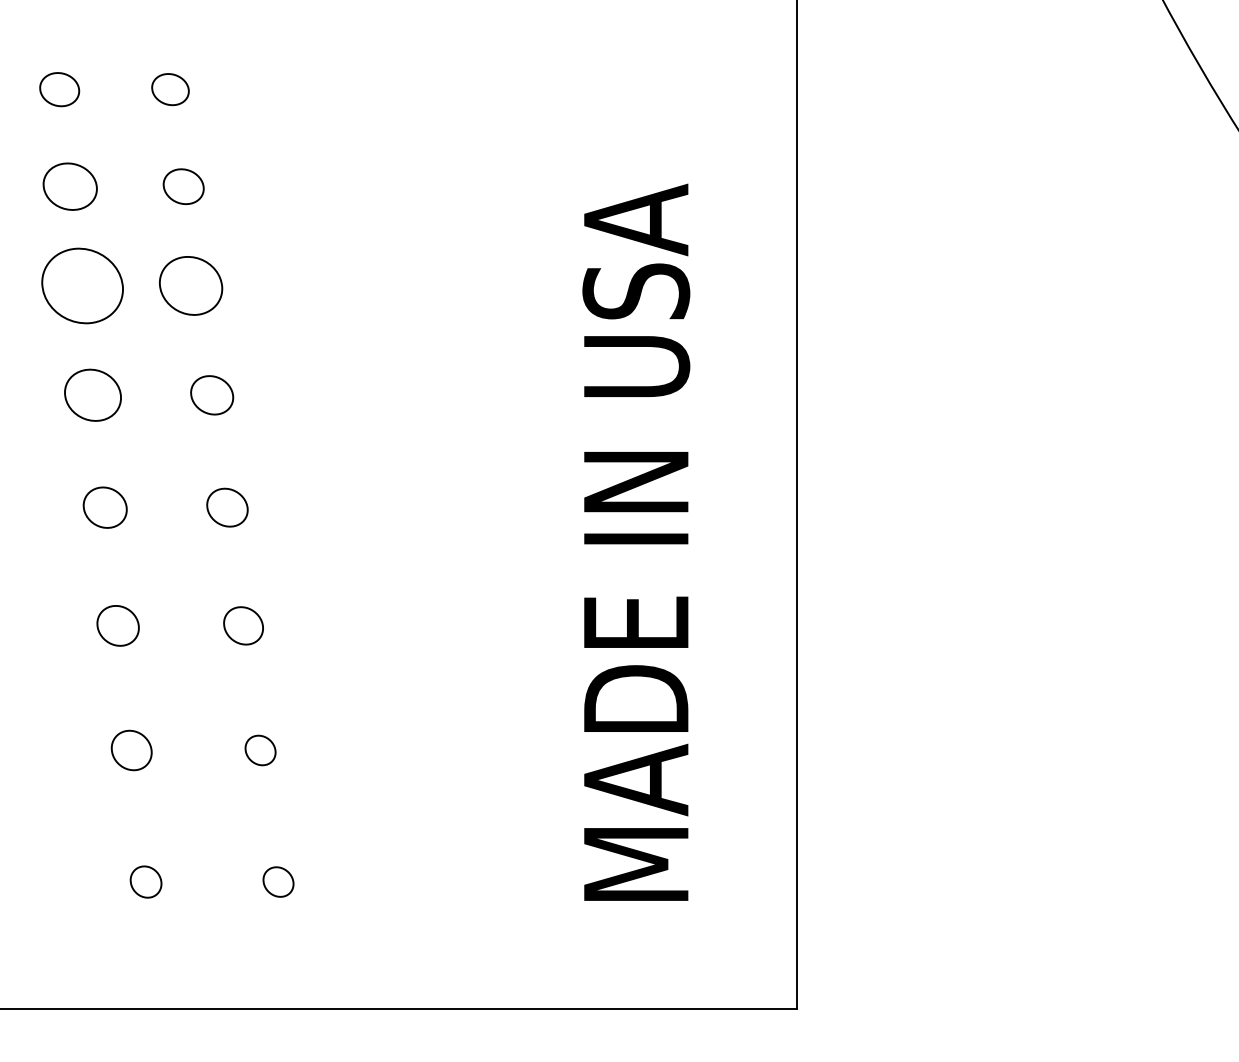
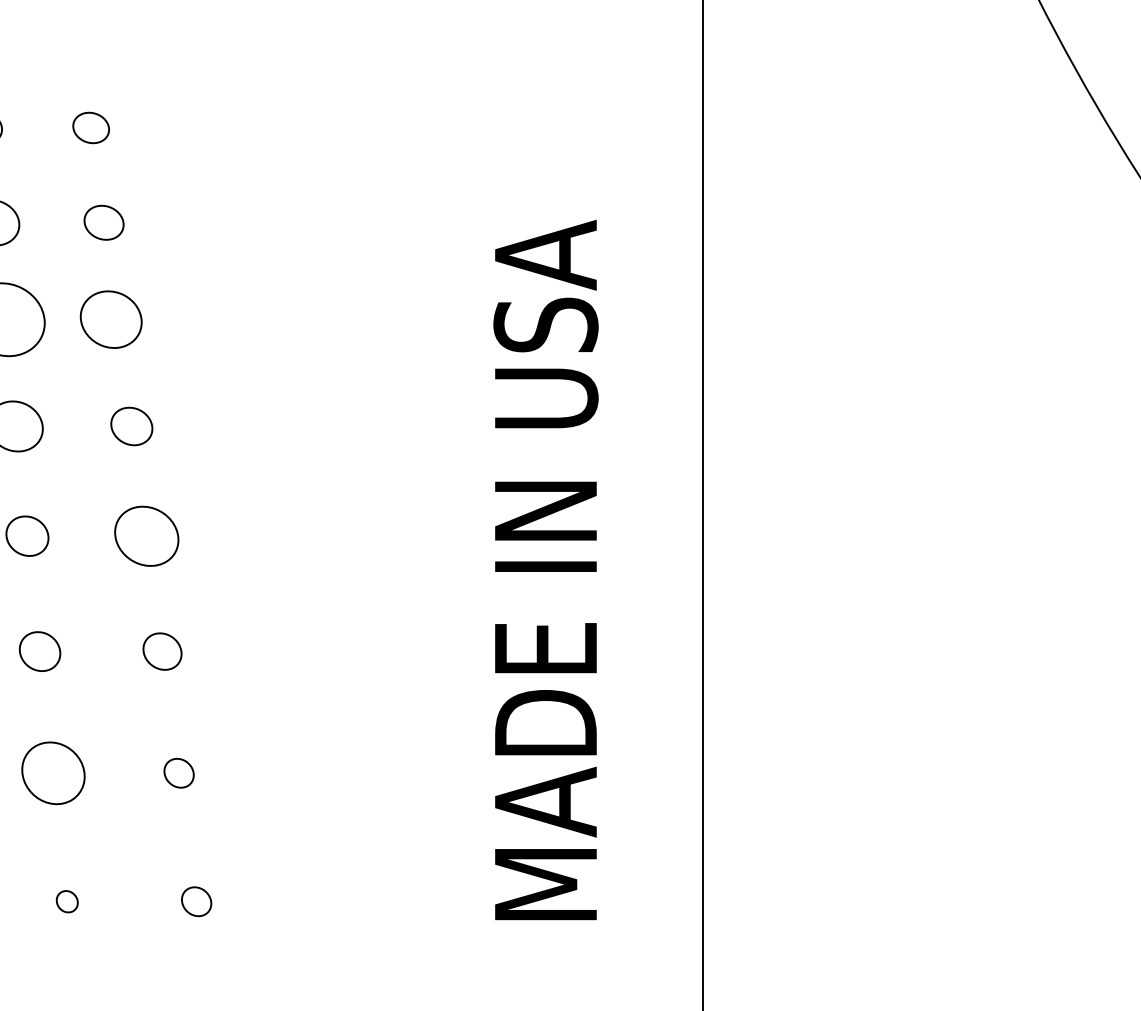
part: (227, 507) -> (146, 536), size x1.6
part: (131, 750) -> (53, 773), size x1.6
part: (145, 881) -> (66, 901), size x0.7

